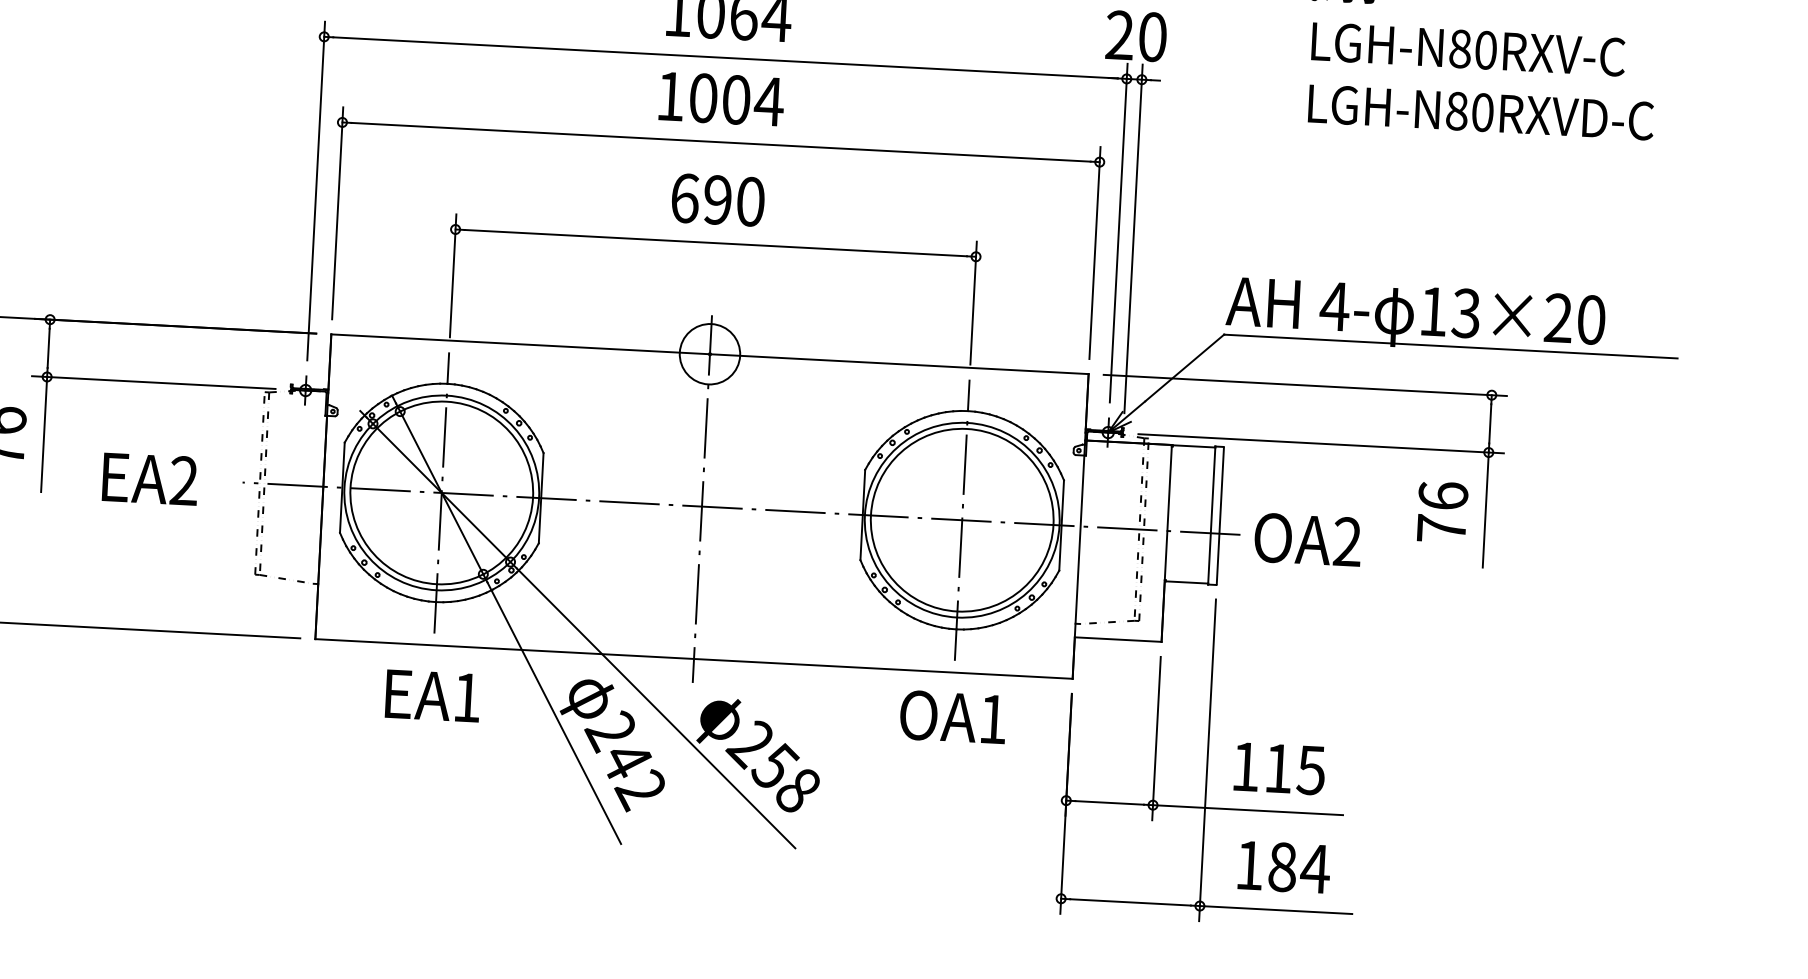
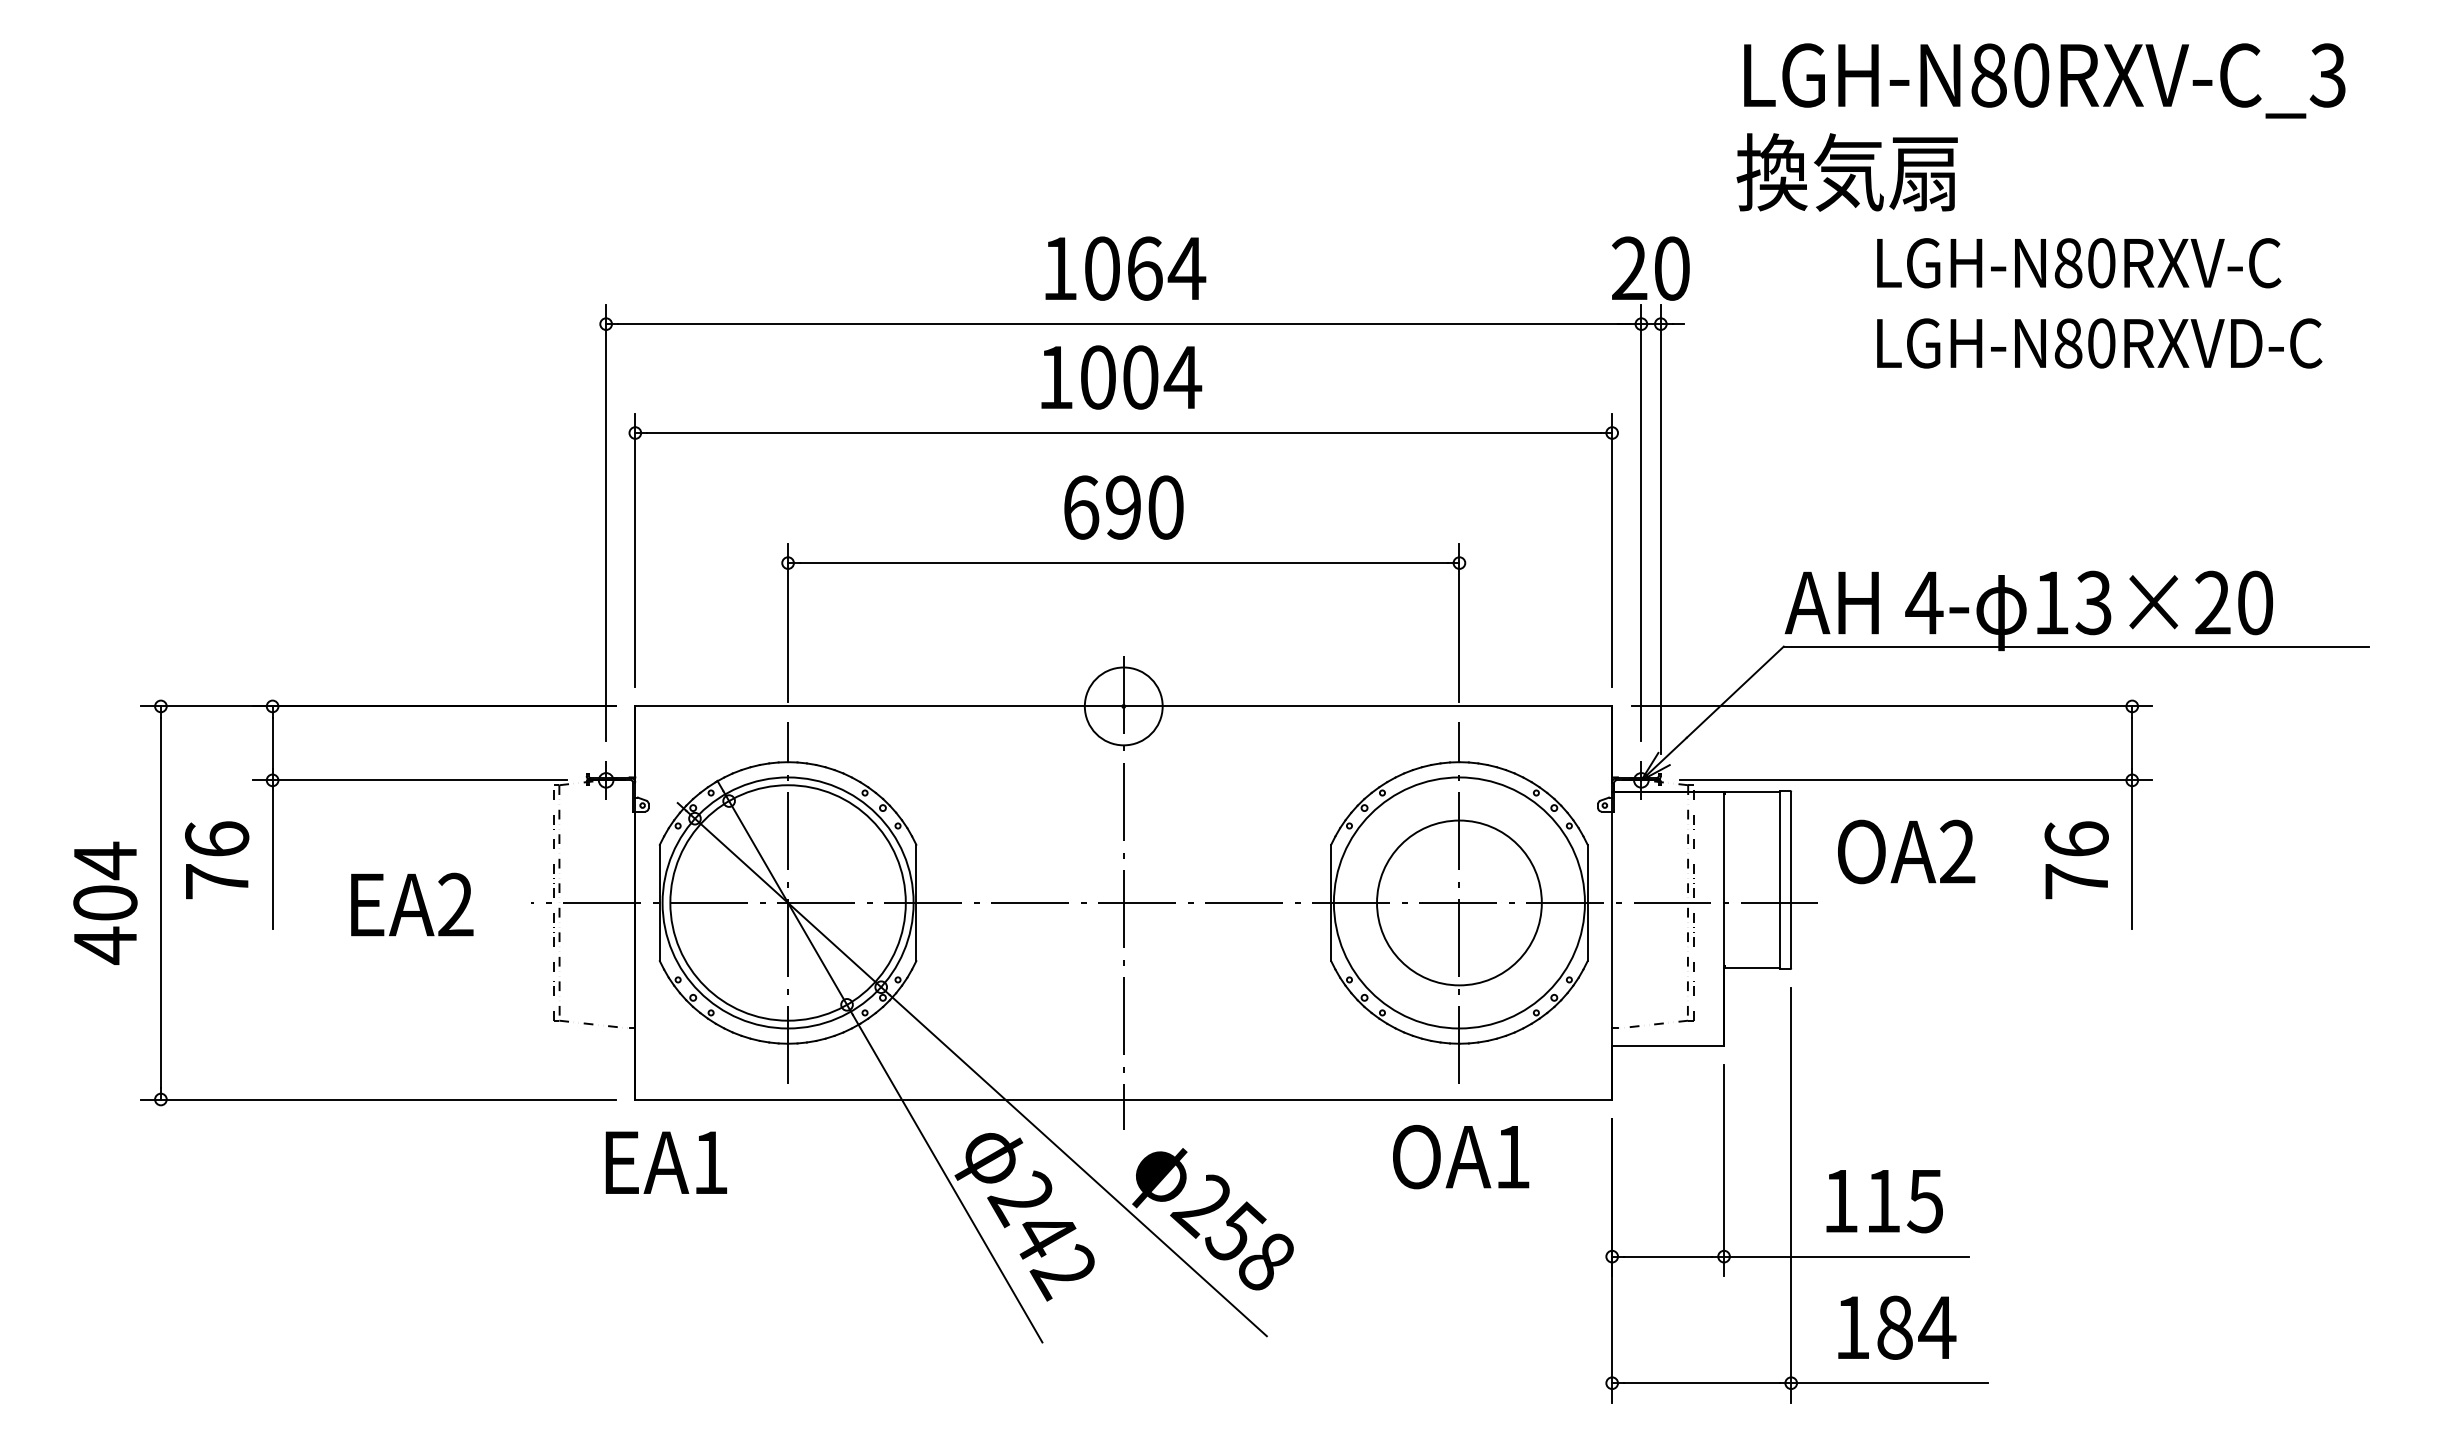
circle: (962, 519) -> (1459, 902), size x0.7
text: (1307, 539) -> (1906, 851), moved
text: (432, 695) -> (665, 1162), moved

